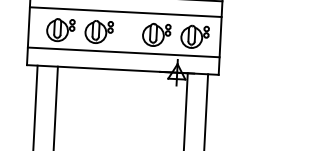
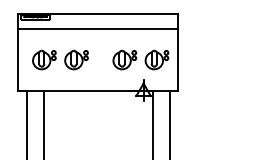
line: (125, 12) -> (97, 42), removed
line: (123, 51) -> (97, 75), removed

